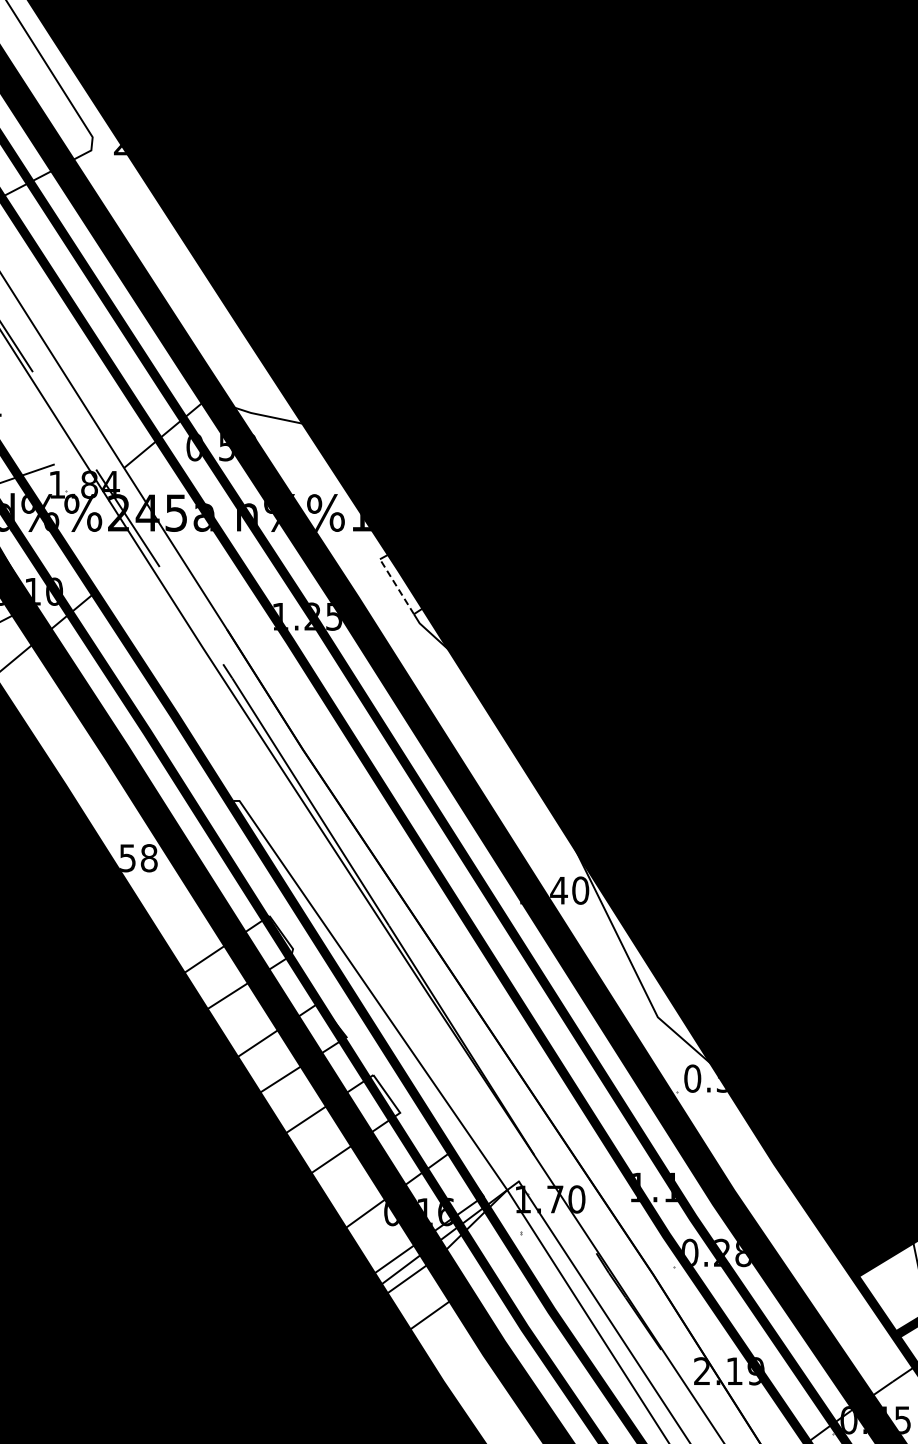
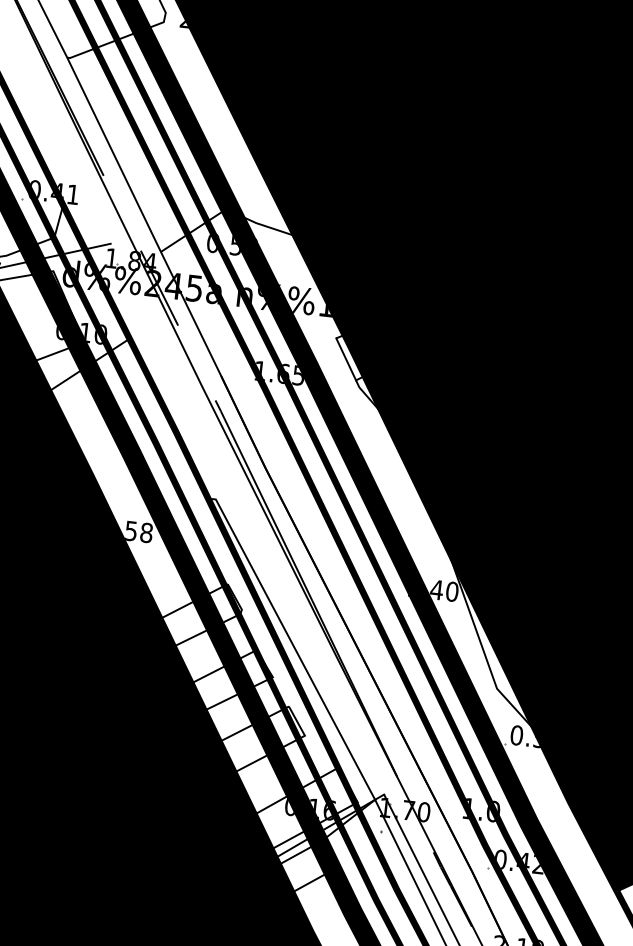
line: (396, 586) -> (345, 359), dashed -> solid
text: (312, 616) -> (283, 373), 1.25 -> 1.65
text: (672, 1187) -> (493, 811), 1.1 -> 1.0
text: (732, 1252) -> (530, 863), 0.28 -> 0.42

